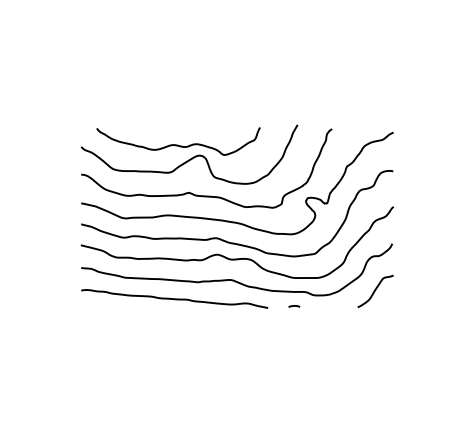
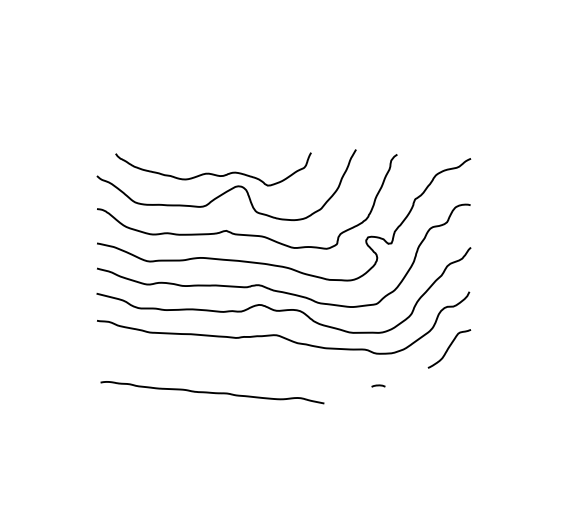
curve: (174, 298) -> (212, 392), moved
line: (294, 306) -> (378, 386), moved

